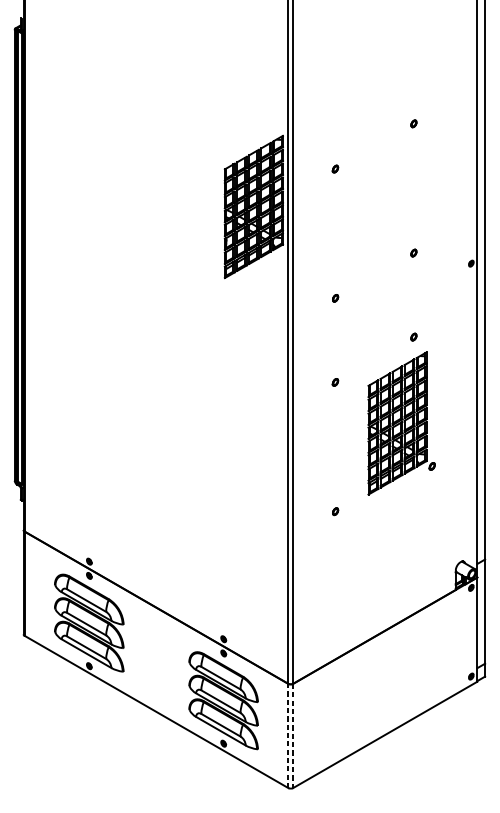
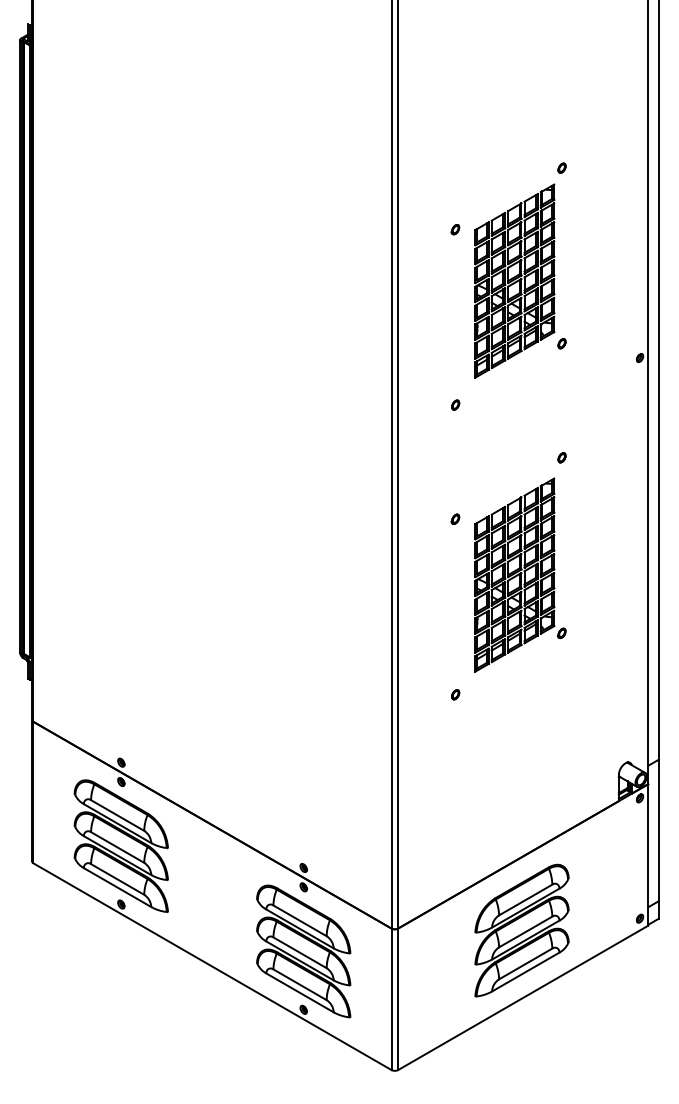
part: (253, 206) -> (514, 280), moved
part: (401, 423) -> (520, 574), moved
part: (384, 685) -> (521, 930), added
line: (288, 736) -> (391, 999), dashed -> solid
line: (293, 736) -> (398, 999), dashed -> solid

